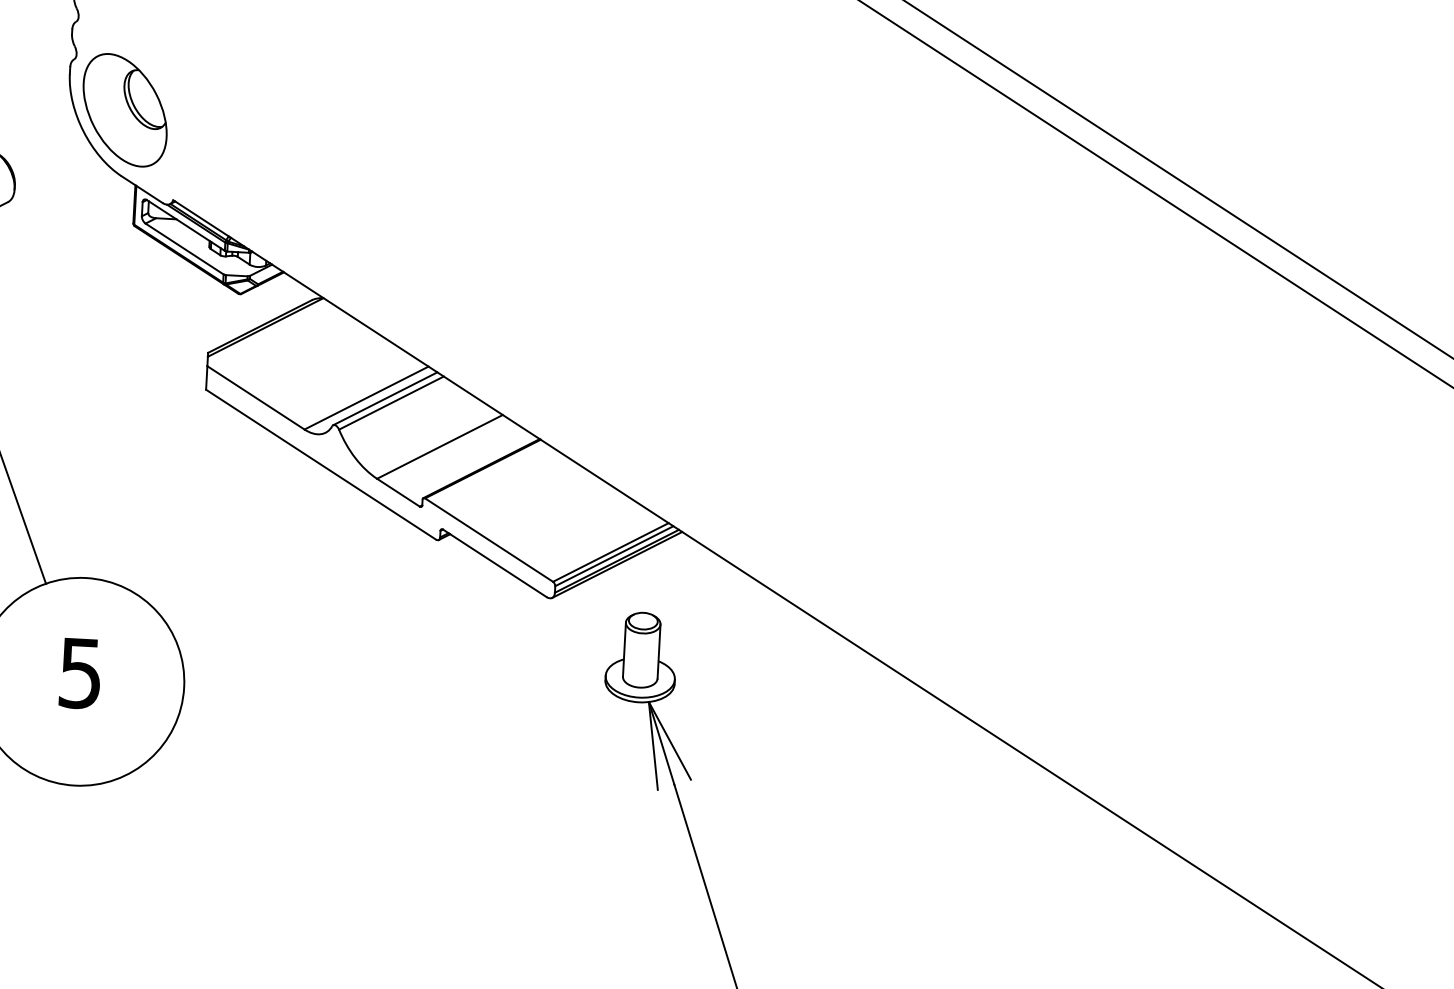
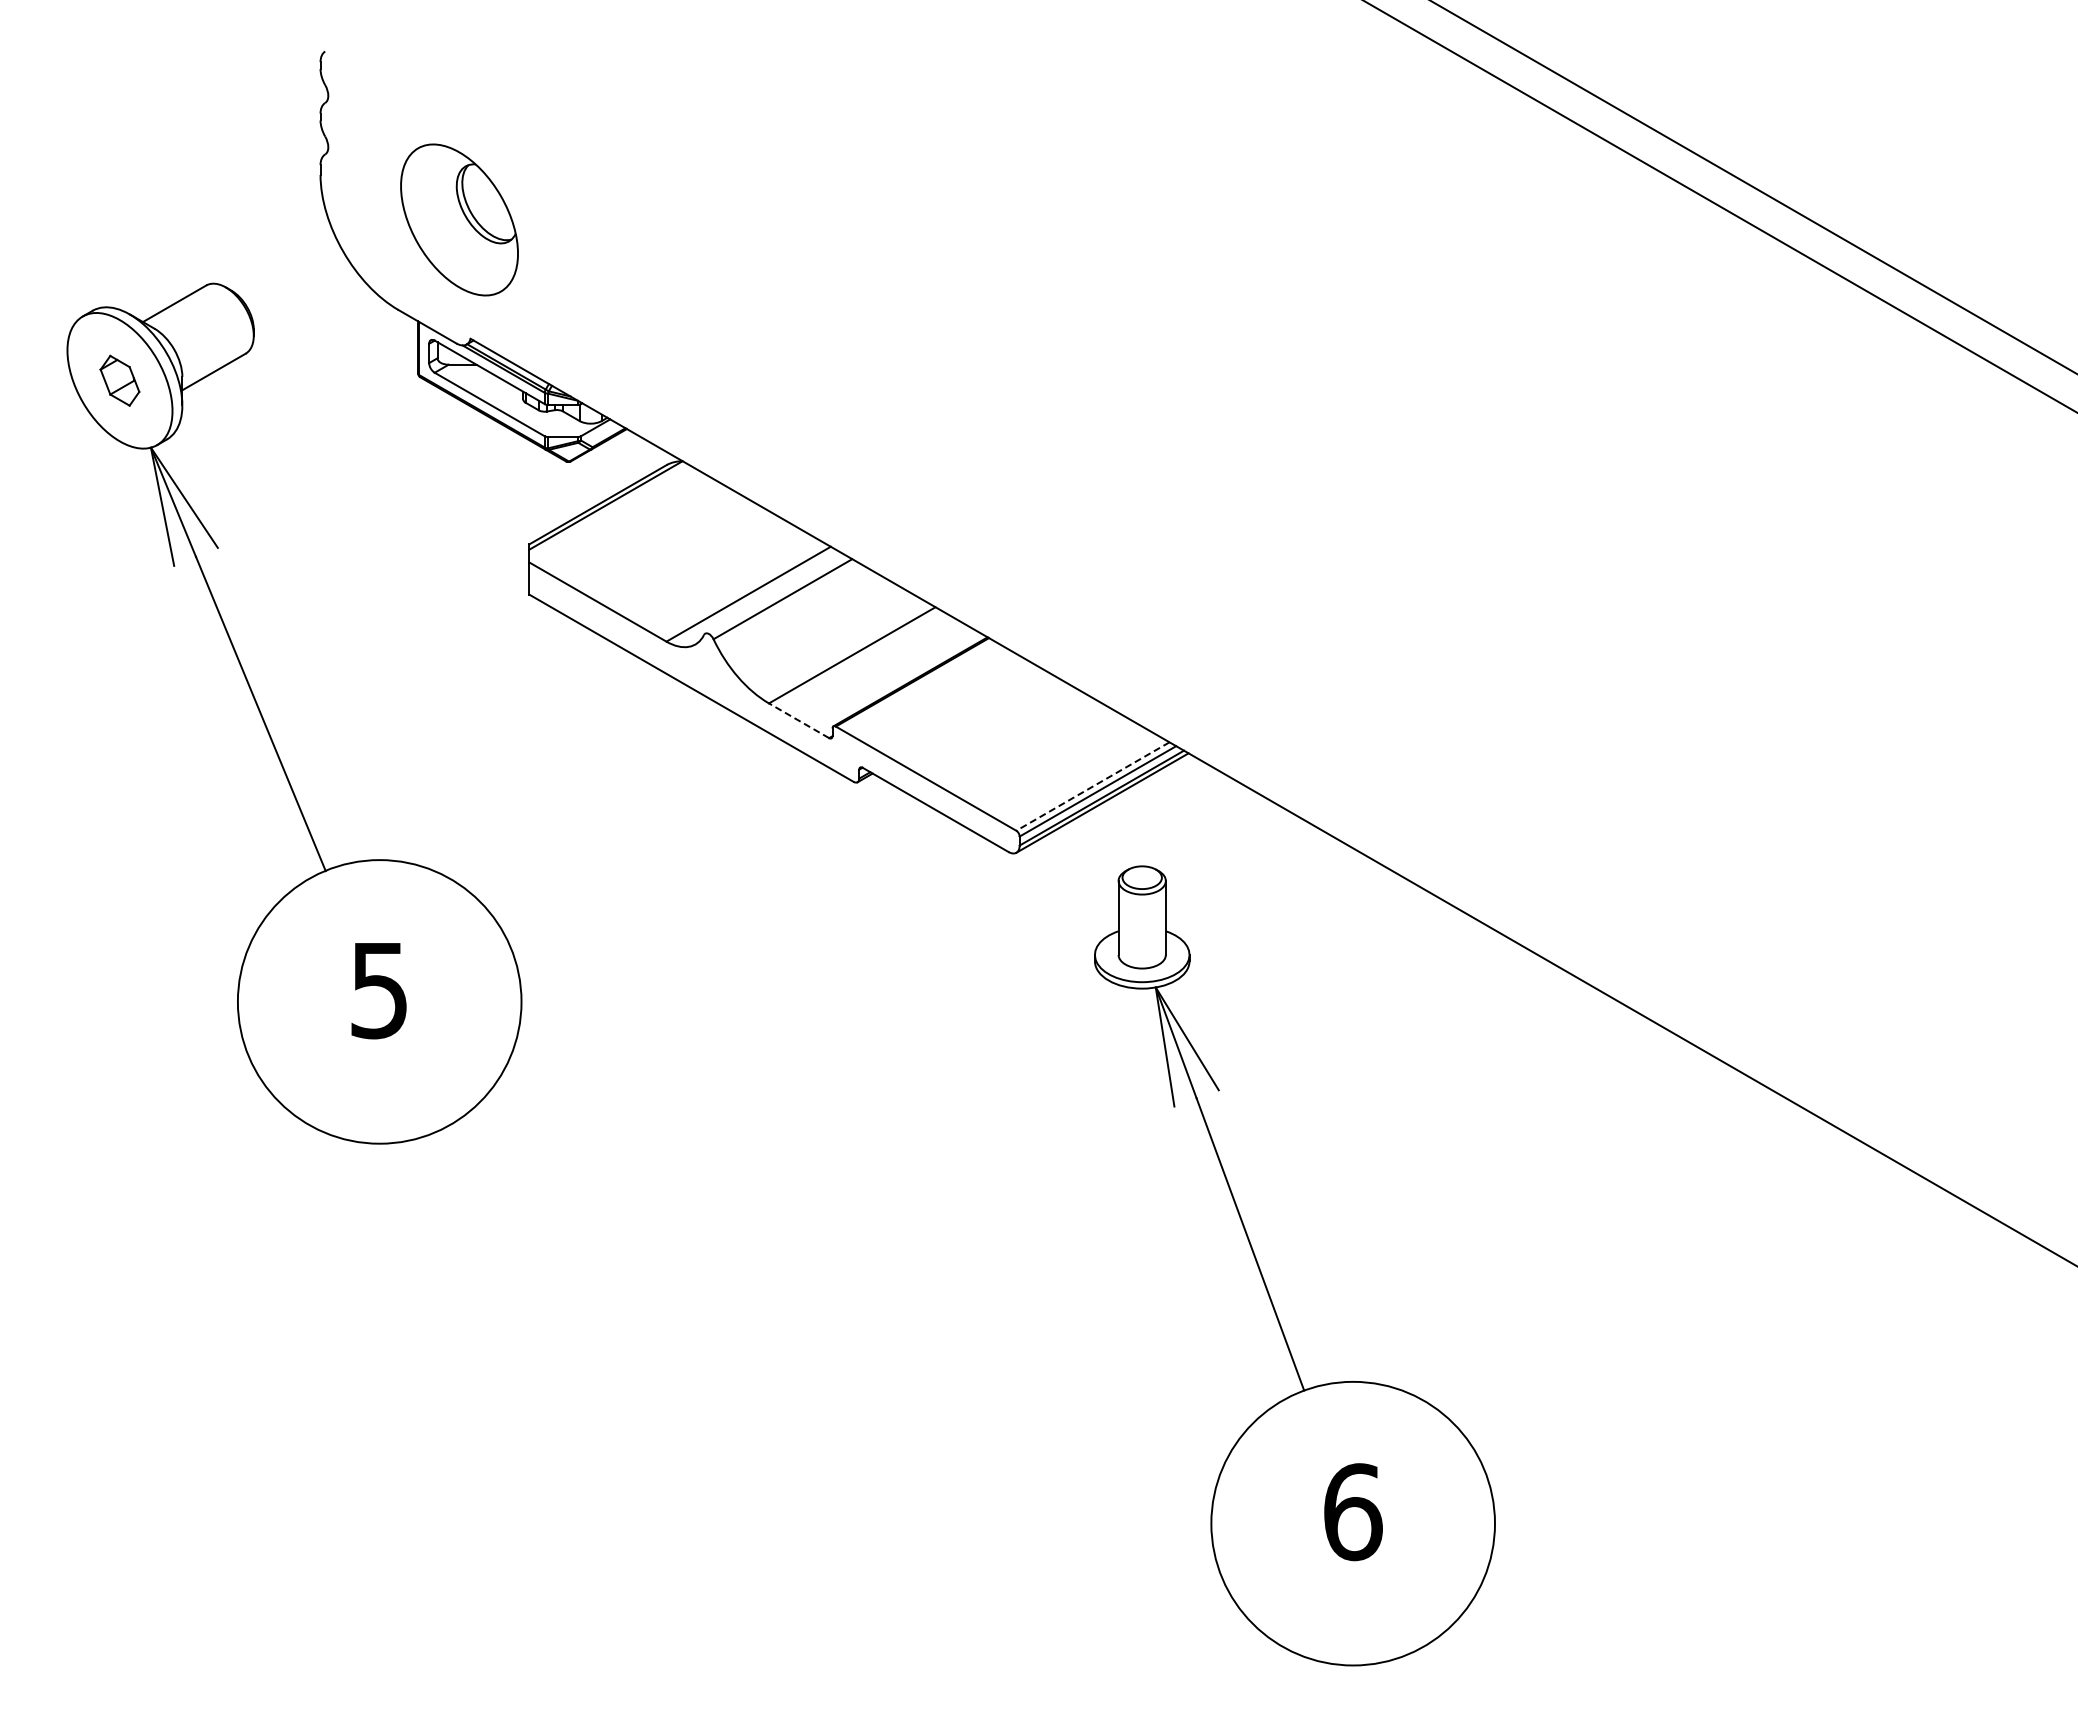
part: (125, 109) -> (459, 219), moved
line: (385, 398) -> (774, 593), removed
line: (398, 492) -> (799, 720), solid -> dashed
line: (610, 552) -> (1092, 786), solid -> dashed

